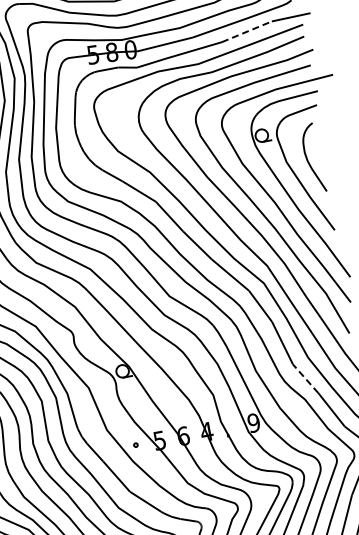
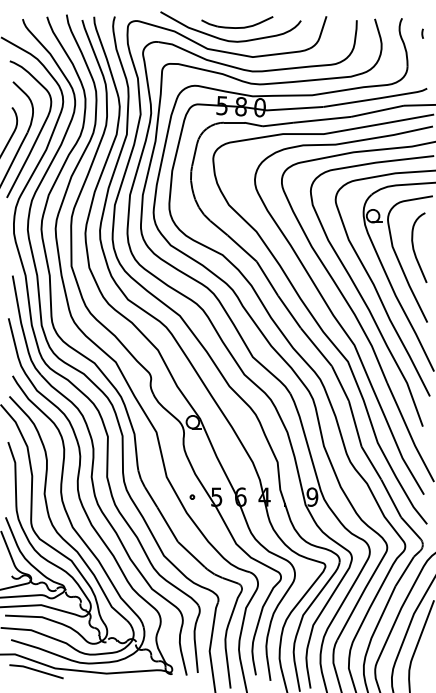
line: (247, 31) -> (378, 111), dashed -> solid
line: (305, 378) -> (371, 462), dashed -> solid

